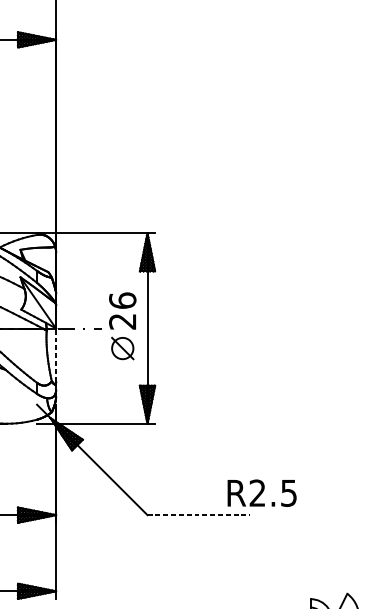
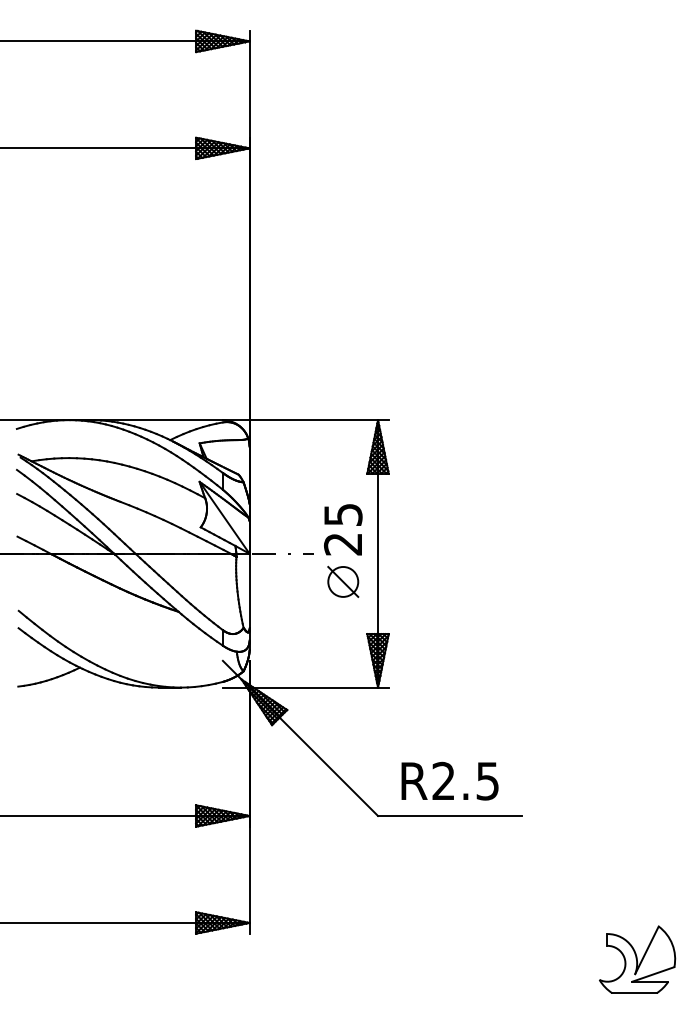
text: (122, 300) -> (342, 514), 26 -> 25
line: (56, 354) -> (249, 590), dashed -> solid
text: (261, 492) -> (449, 780), moved
line: (198, 515) -> (449, 816), dashed -> solid

